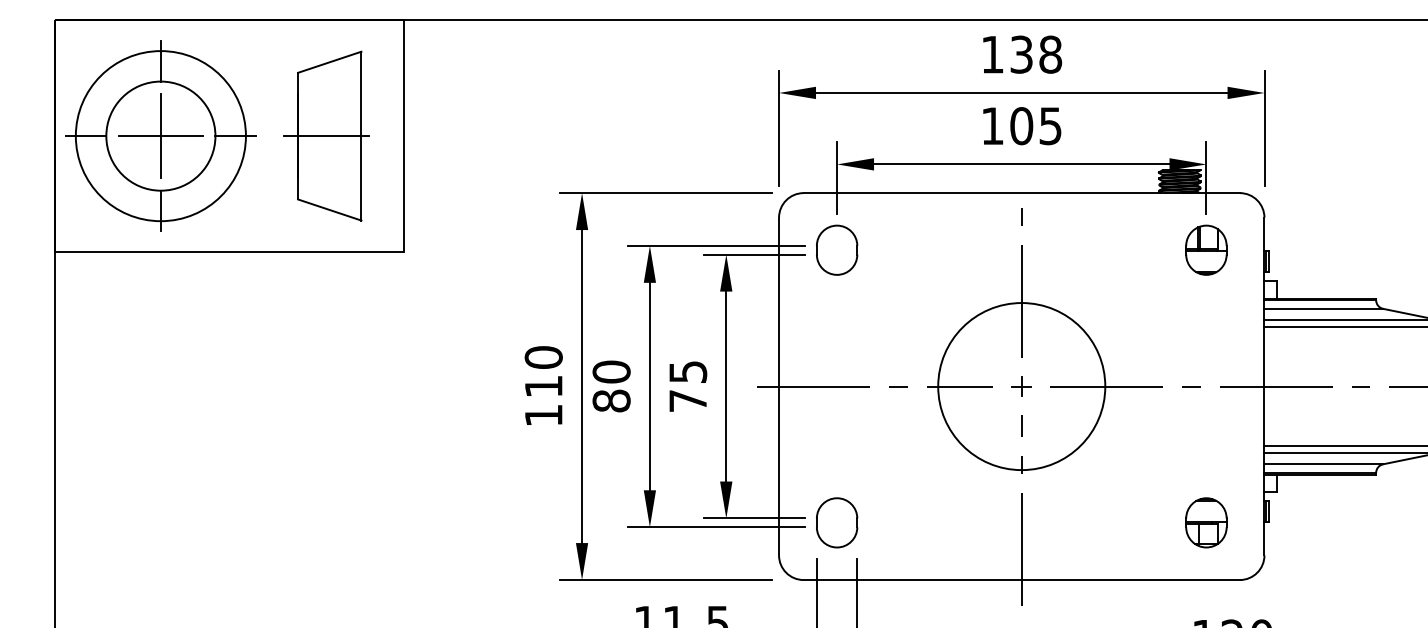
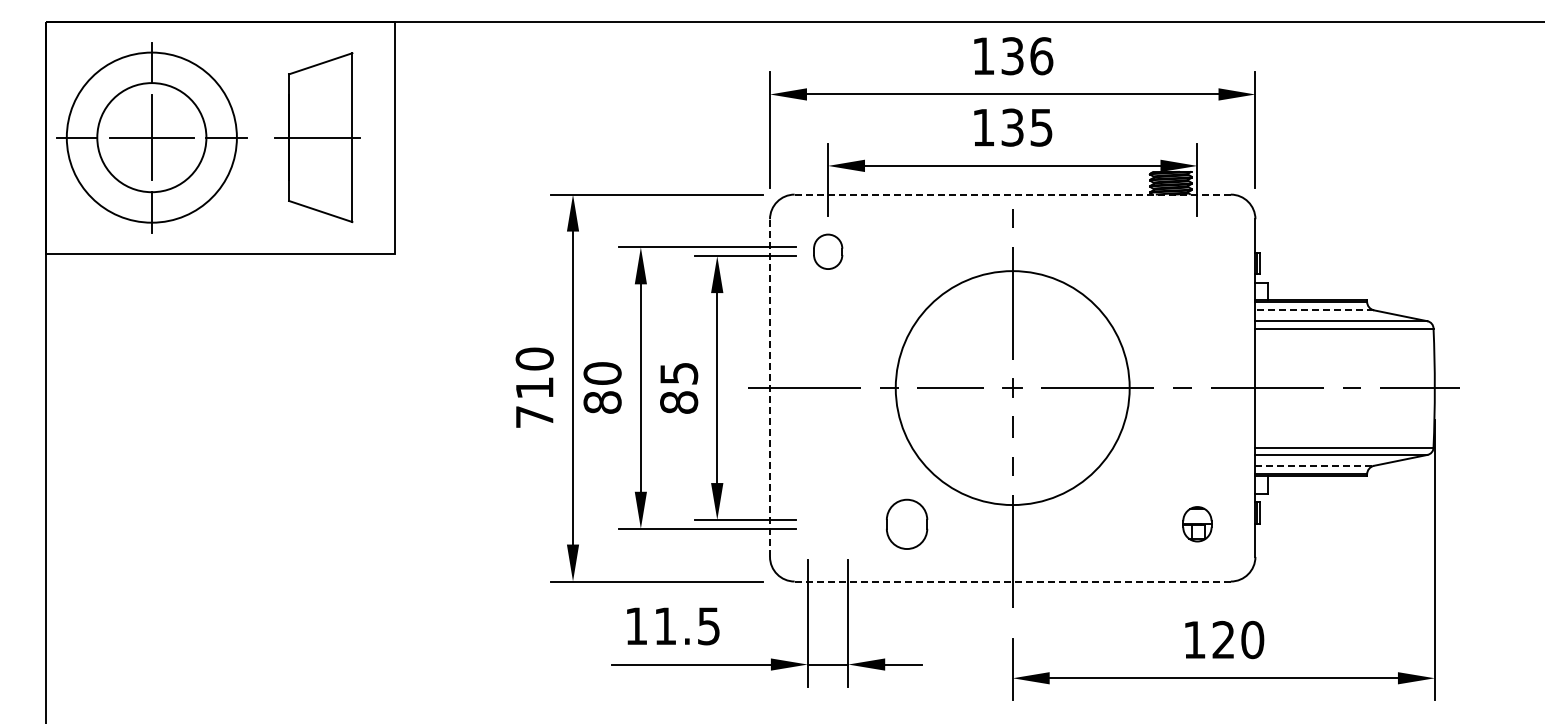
text: (1050, 54) -> (1041, 56), 138 -> 136
text: (1021, 125) -> (1012, 127), 105 -> 135
line: (1022, 192) -> (1013, 194), solid -> dashed
part: (837, 249) -> (828, 251), size x0.7
part: (1206, 249) -> (1197, 251), removed
line: (1323, 308) -> (1314, 310), solid -> dashed
circle: (1021, 385) -> (1012, 387), size x1.4
line: (779, 386) -> (770, 388), solid -> dashed
text: (688, 400) -> (679, 402), 75 -> 85
text: (543, 414) -> (534, 416), 110 -> 710
line: (1324, 463) -> (1315, 465), solid -> dashed
part: (837, 521) -> (907, 523), moved
part: (1206, 521) -> (1197, 523), size x0.7
line: (1021, 579) -> (1012, 581), solid -> dashed

